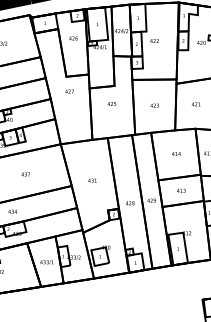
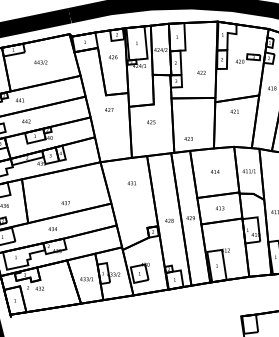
text: (154, 40) -> (201, 72), moved
text: (195, 104) -> (234, 111), moved
text: (154, 105) -> (188, 138), moved
text: (25, 174) -> (65, 203), moved
text: (92, 180) -> (131, 183), moved

